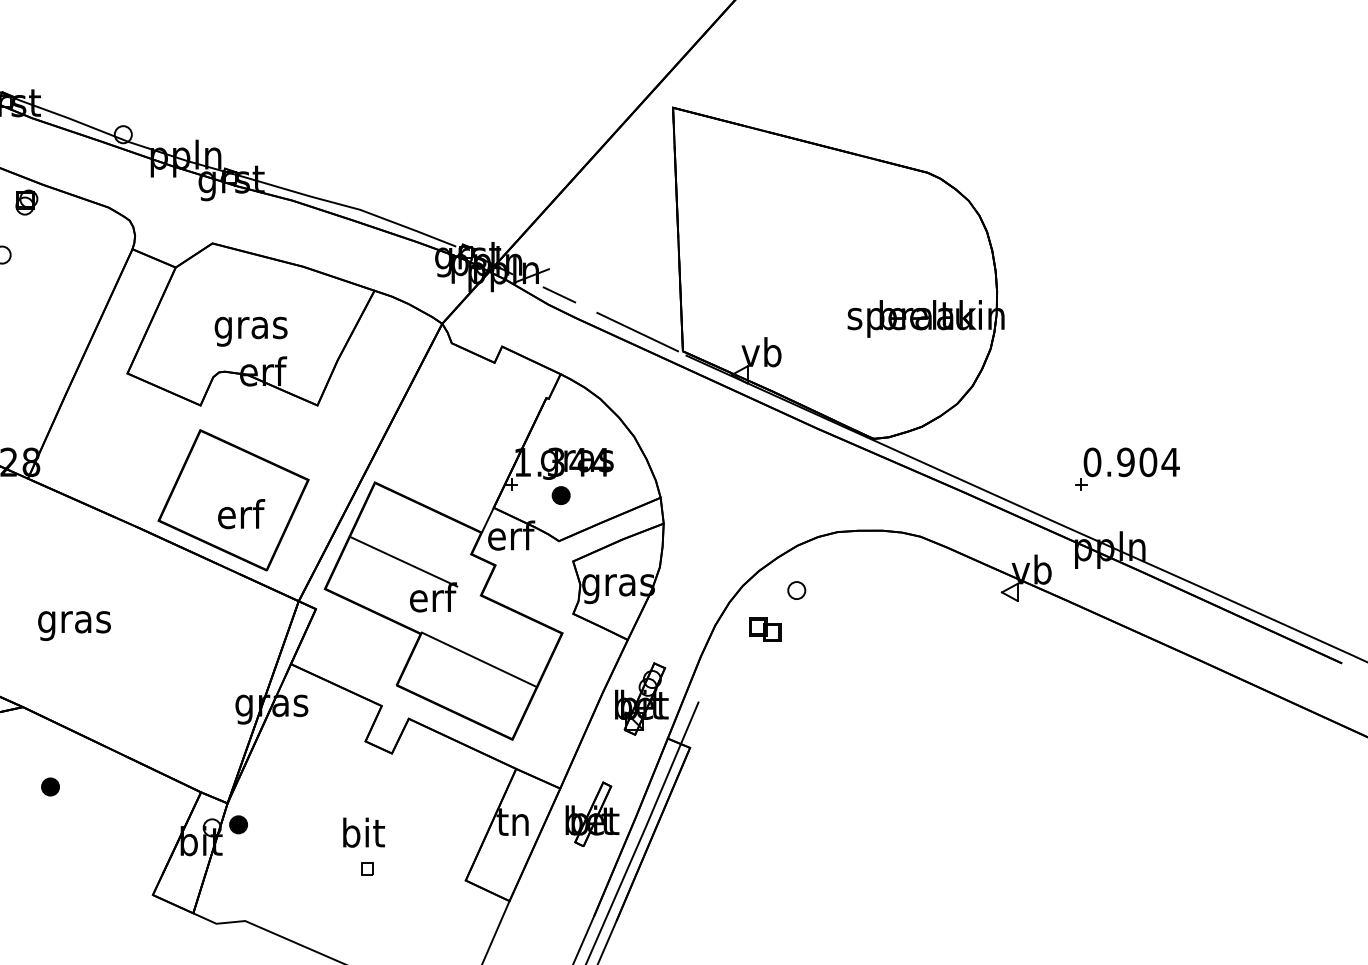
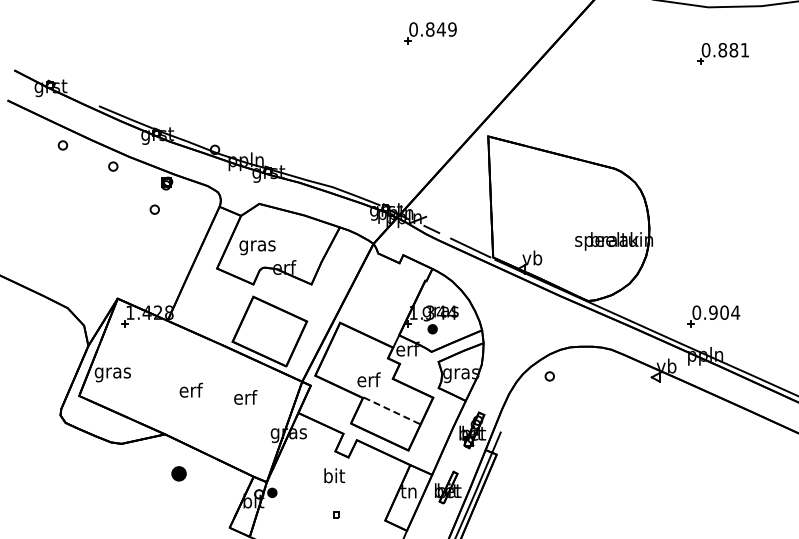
text: (251, 331) -> (257, 247), moved
text: (240, 514) -> (245, 397), moved
line: (403, 562) -> (354, 362), removed
text: (73, 620) -> (190, 391), gras -> erf
part: (764, 628) -> (533, 395), removed
line: (478, 659) -> (391, 410), solid -> dashed
part: (49, 787) -> (178, 474), size x1.6
text: (363, 832) -> (334, 475), moved

